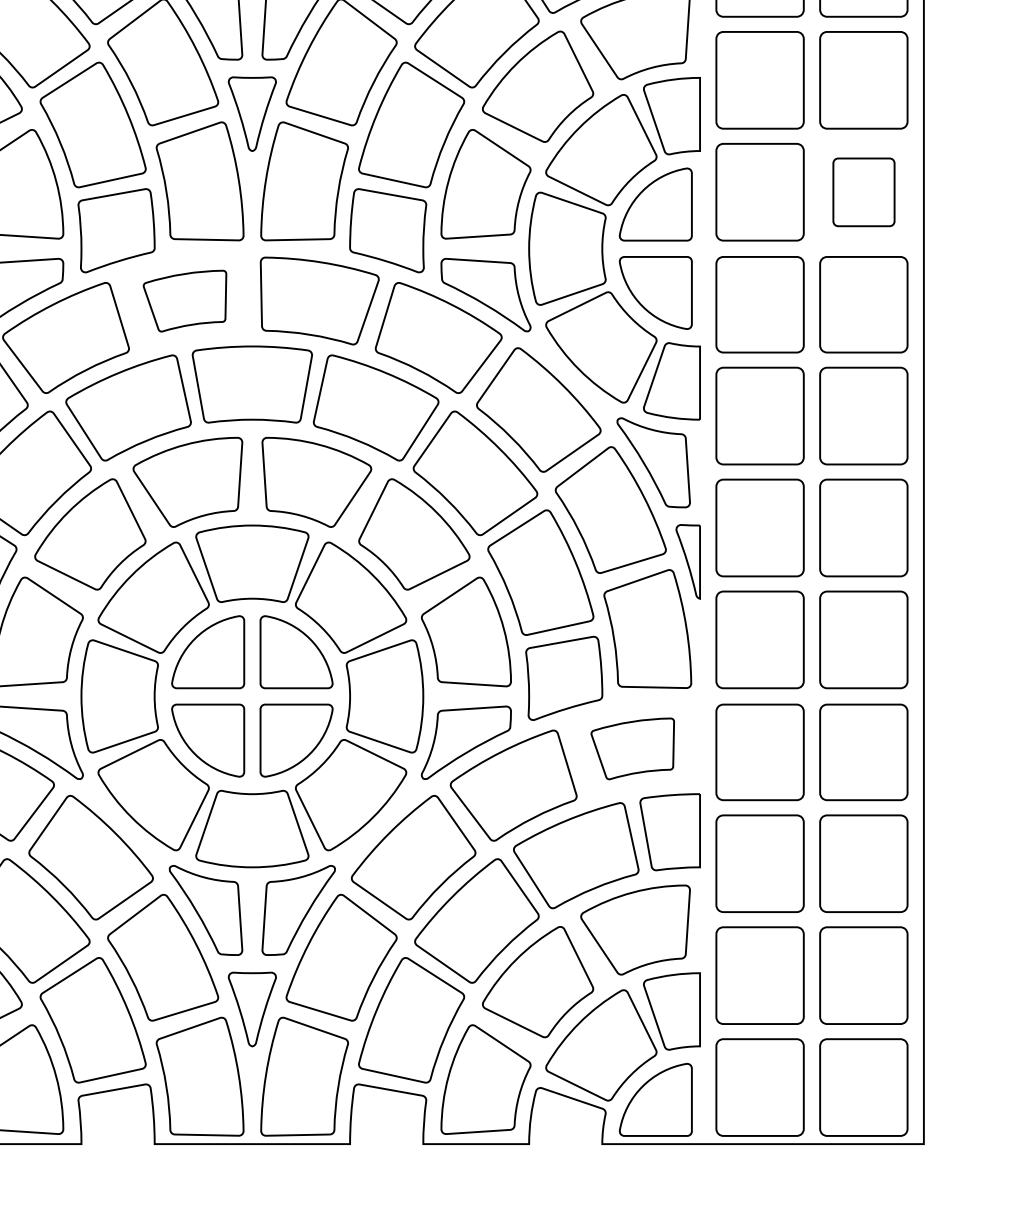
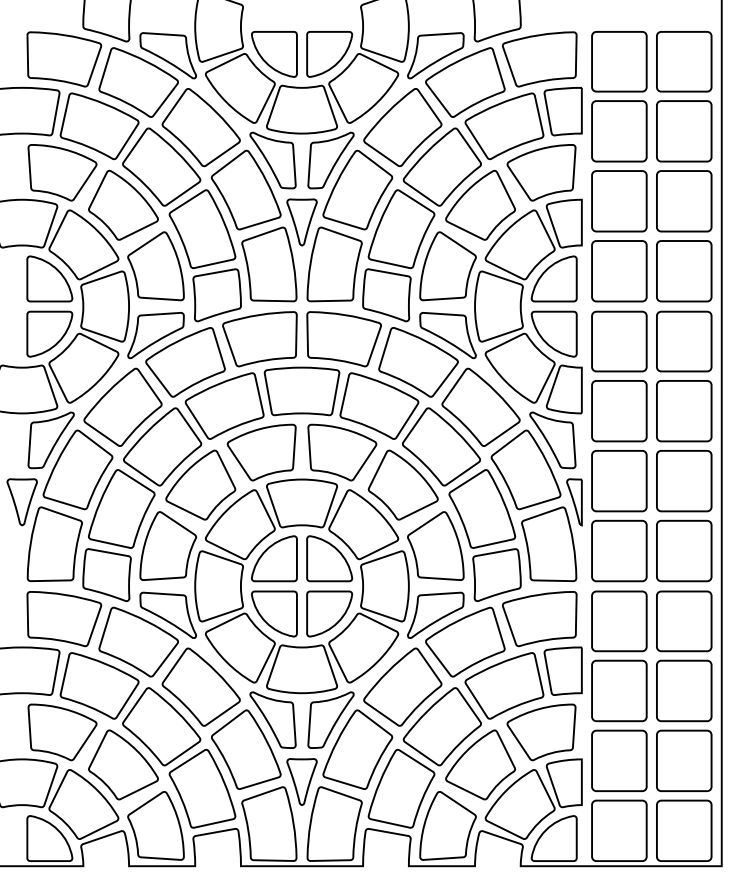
part: (864, 192) -> (684, 271), size x1.43
part: (184, 301) -> (259, 339), size x1.43
part: (632, 749) -> (539, 619), size x1.43

